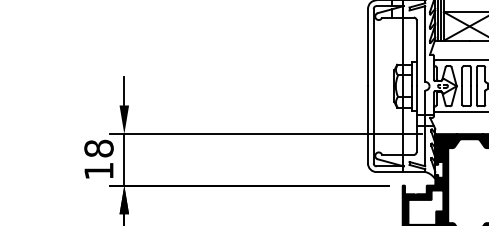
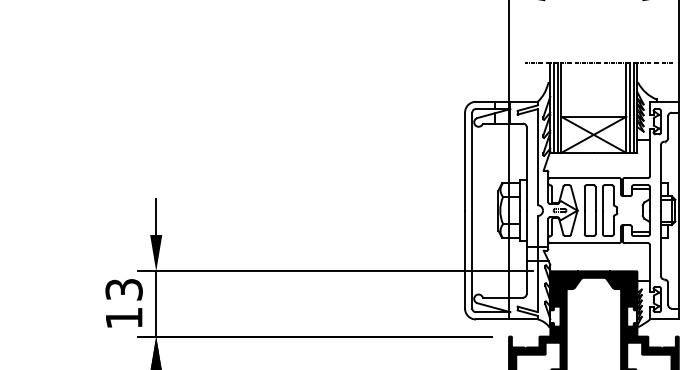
text: (98, 148) -> (123, 289), 18 -> 13

